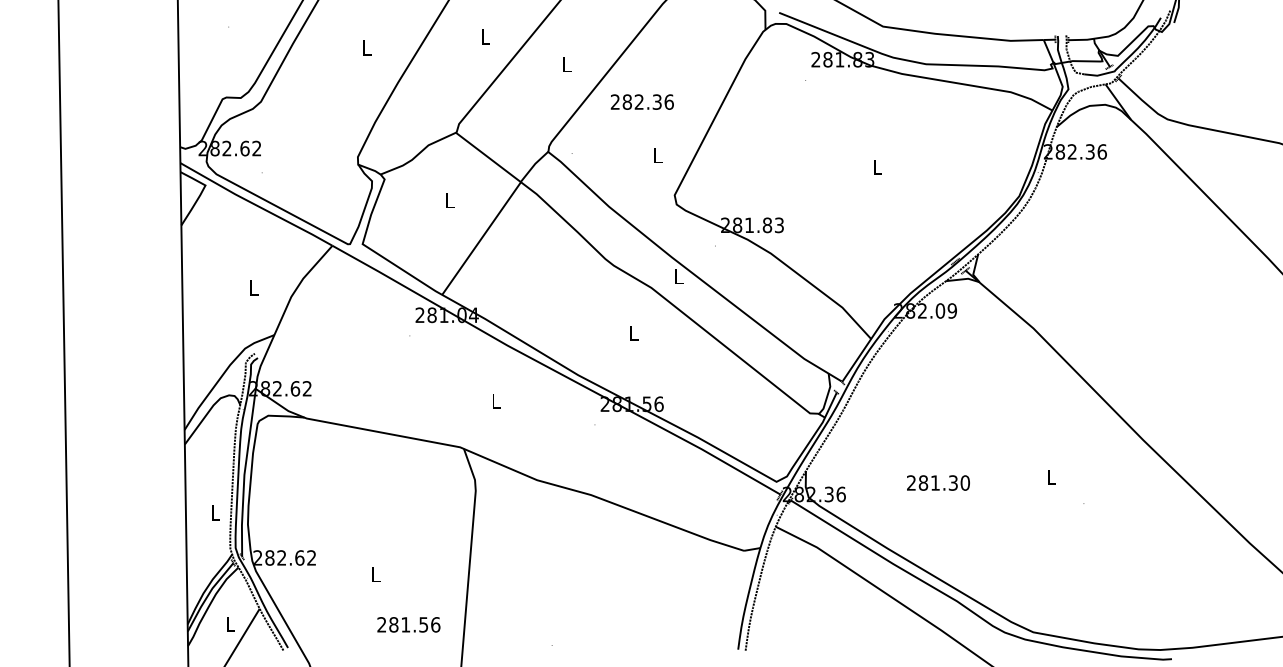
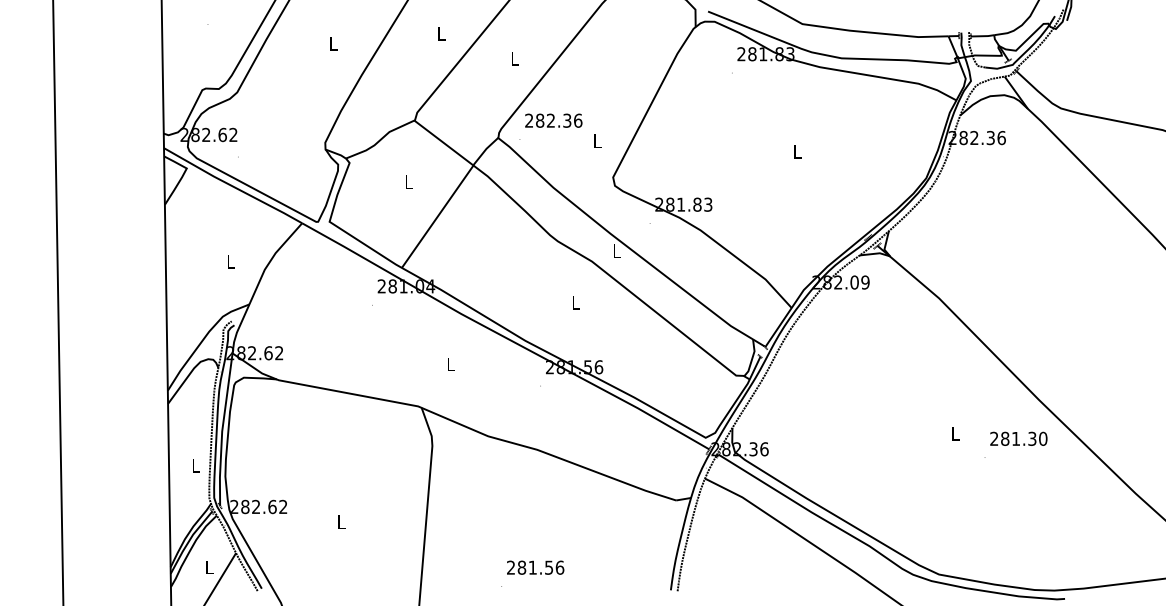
text: (642, 101) -> (553, 120), moved
text: (938, 482) -> (1018, 438), moved
text: (408, 624) -> (535, 567), moved

